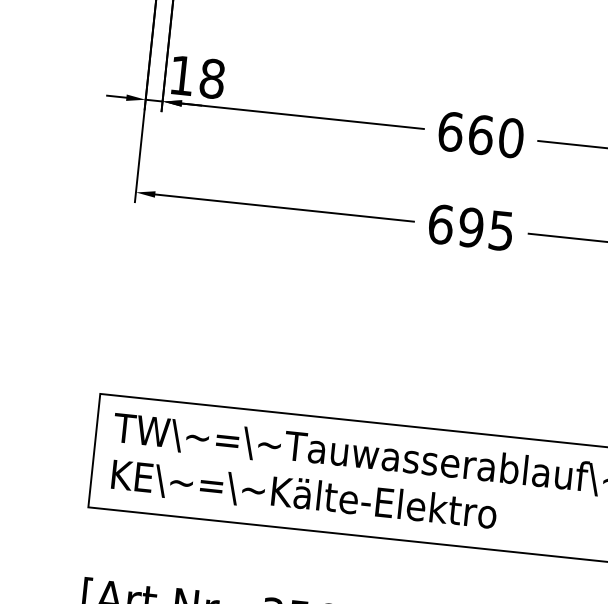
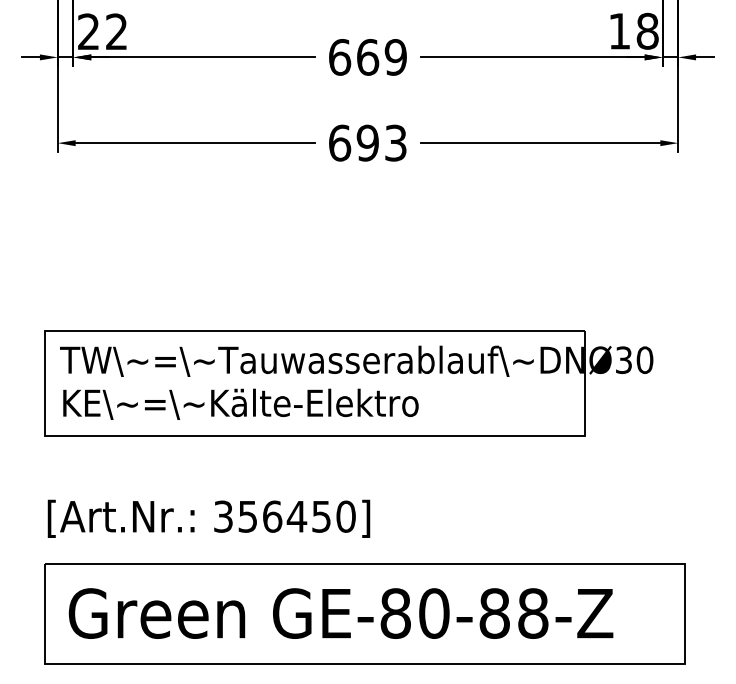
text: (196, 76) -> (102, 31), 18 -> 22
text: (510, 138) -> (395, 57), 660 -> 669
text: (501, 230) -> (395, 142), 695 -> 693

